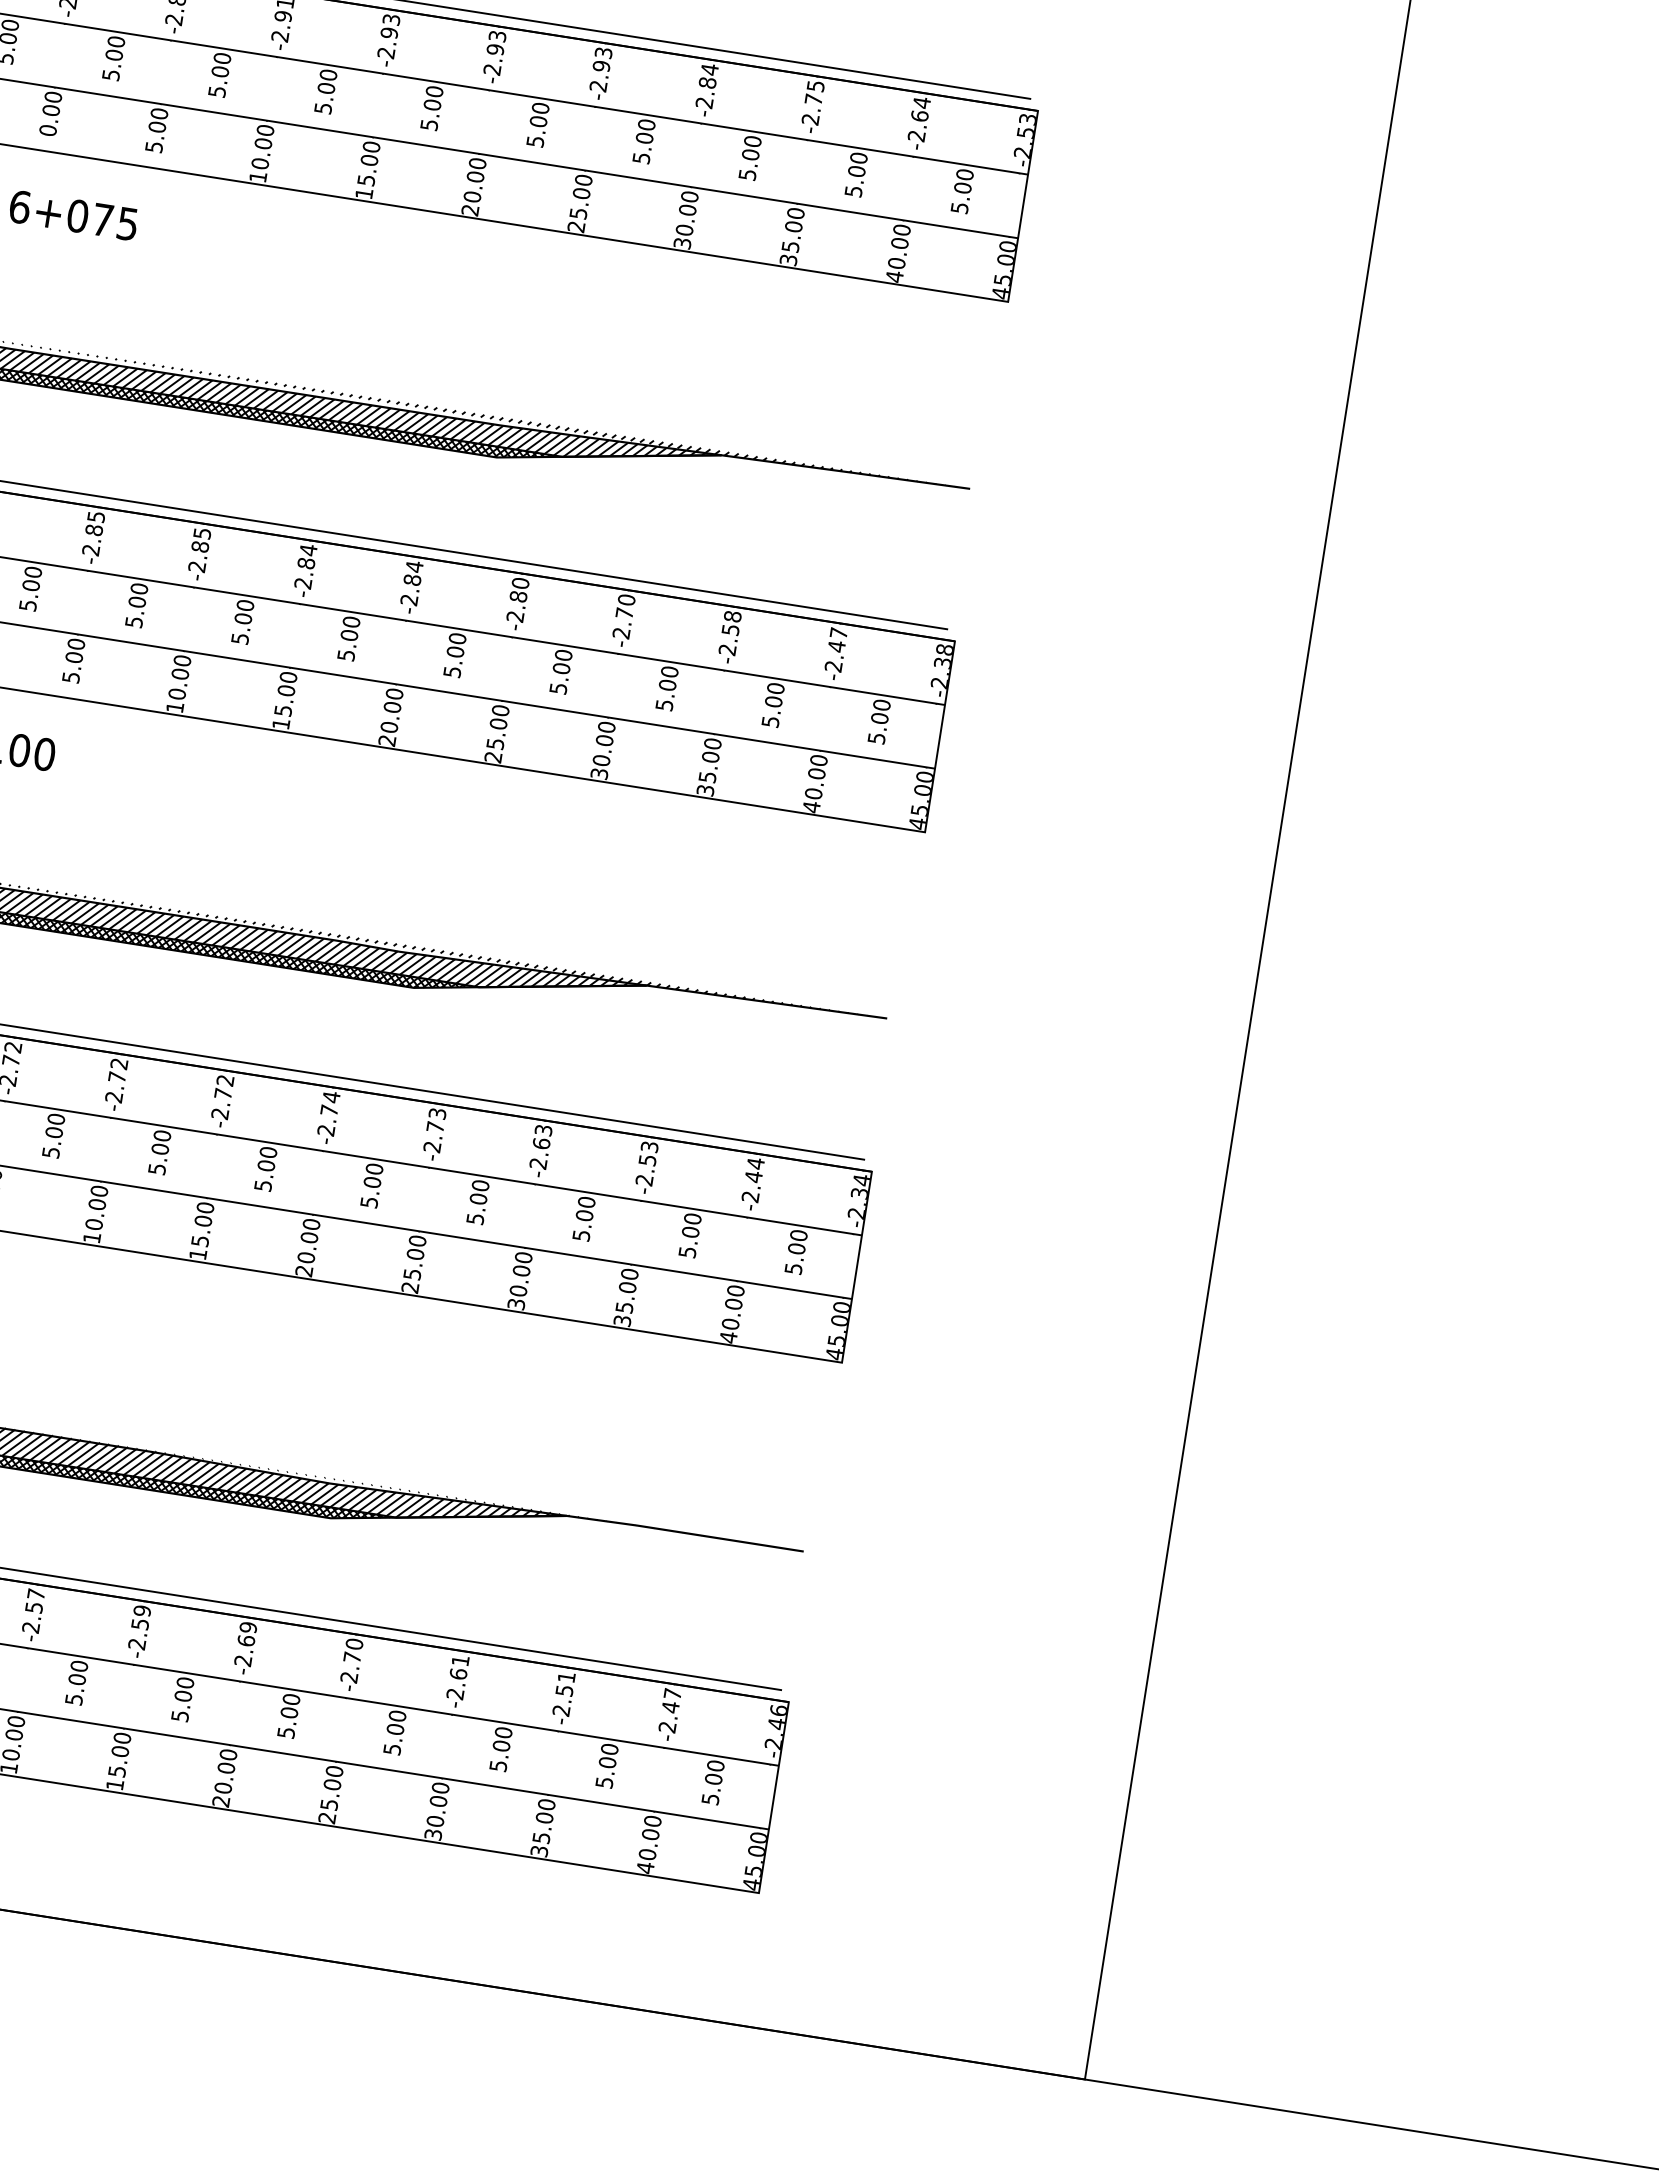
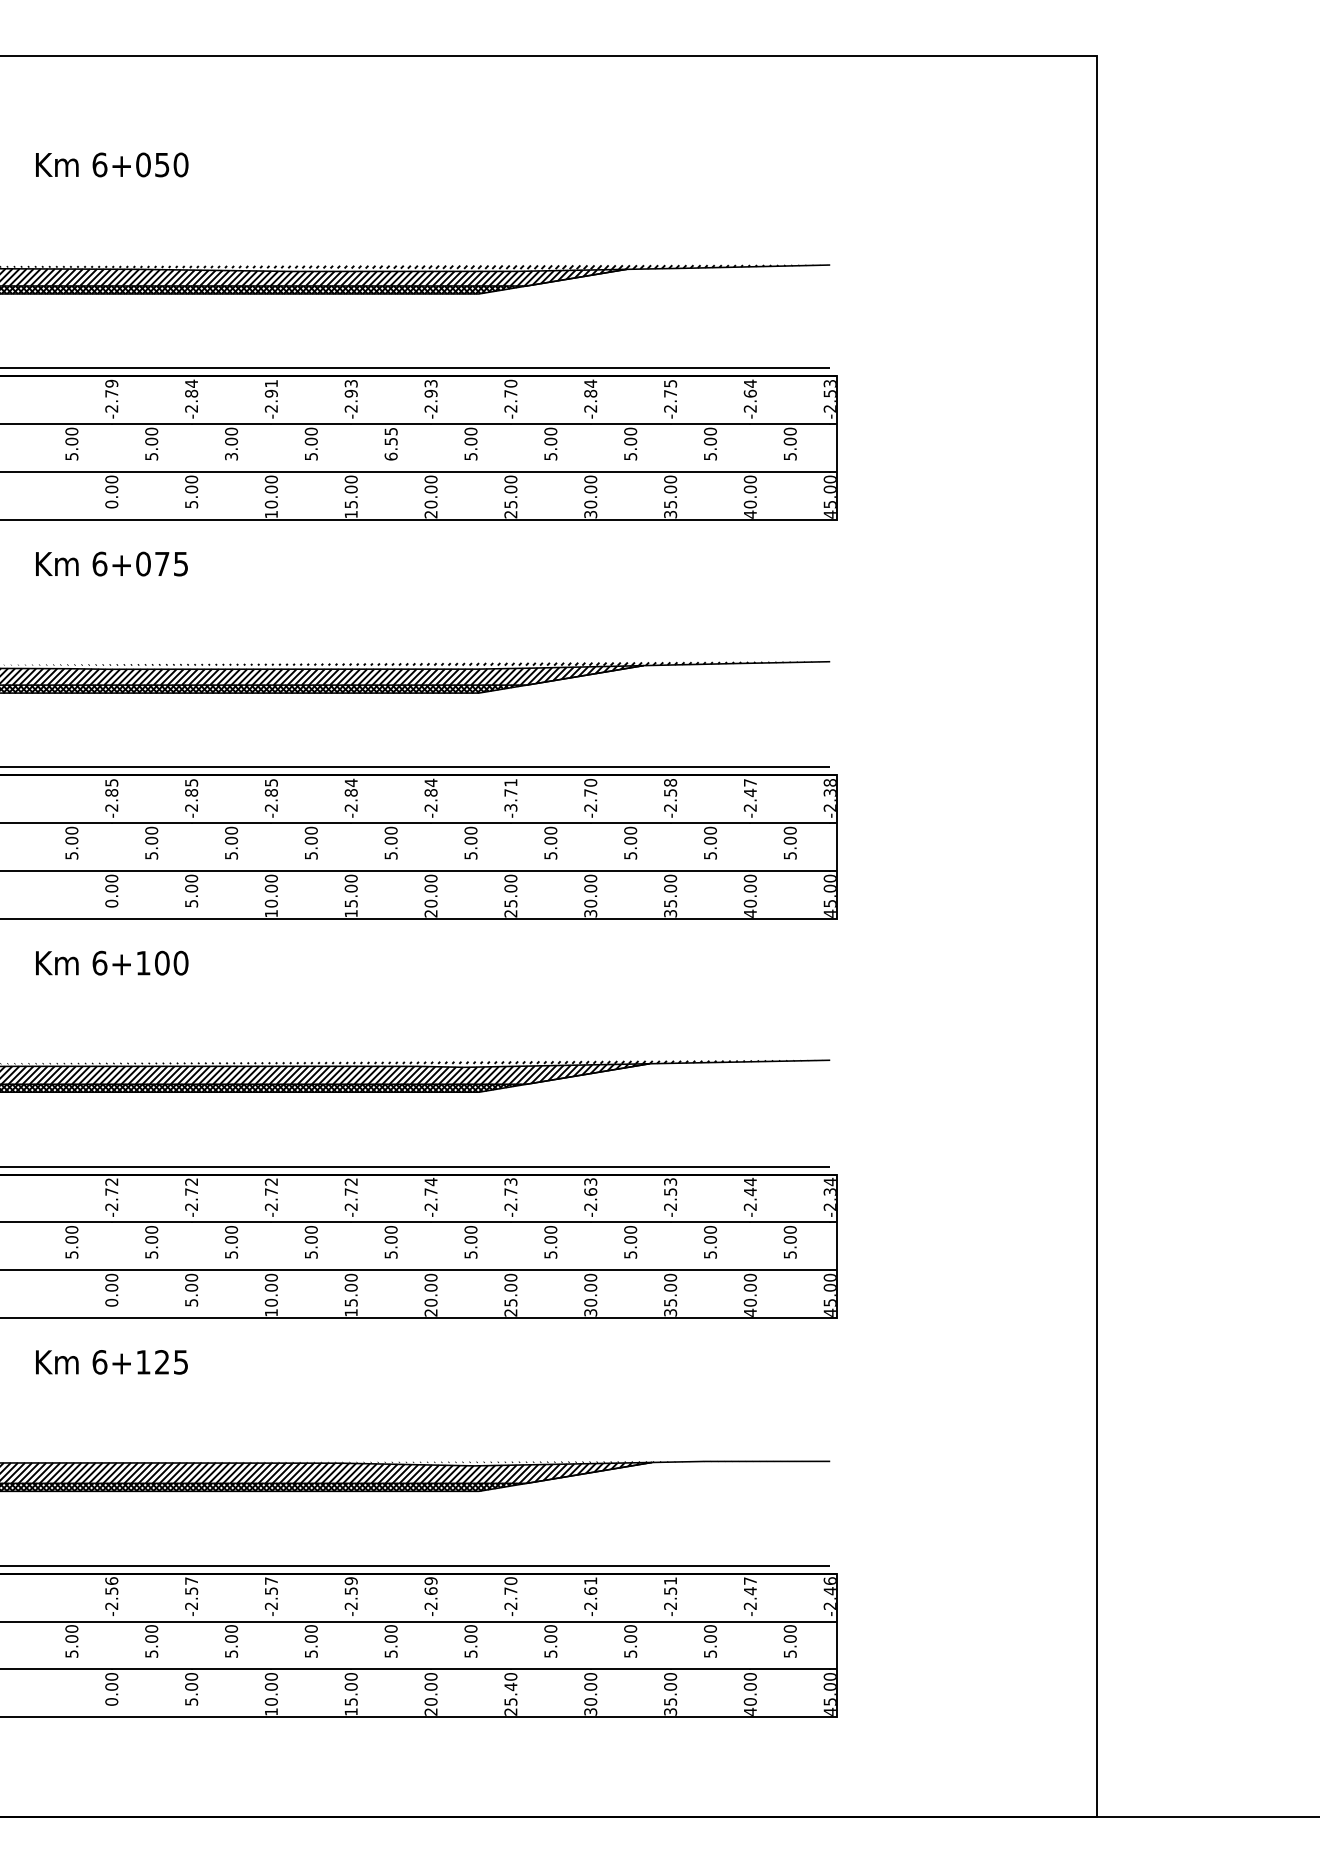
text: (602, 59) -> (510, 388), -2.93 -> -2.70
text: (217, 91) -> (231, 456), 5.00 -> 3.00
text: (431, 107) -> (390, 443), 5.00 -> 6.55
text: (517, 600) -> (510, 795), -2.80 -> -3.71
text: (332, 1784) -> (510, 1686), 25.00 -> 25.40

